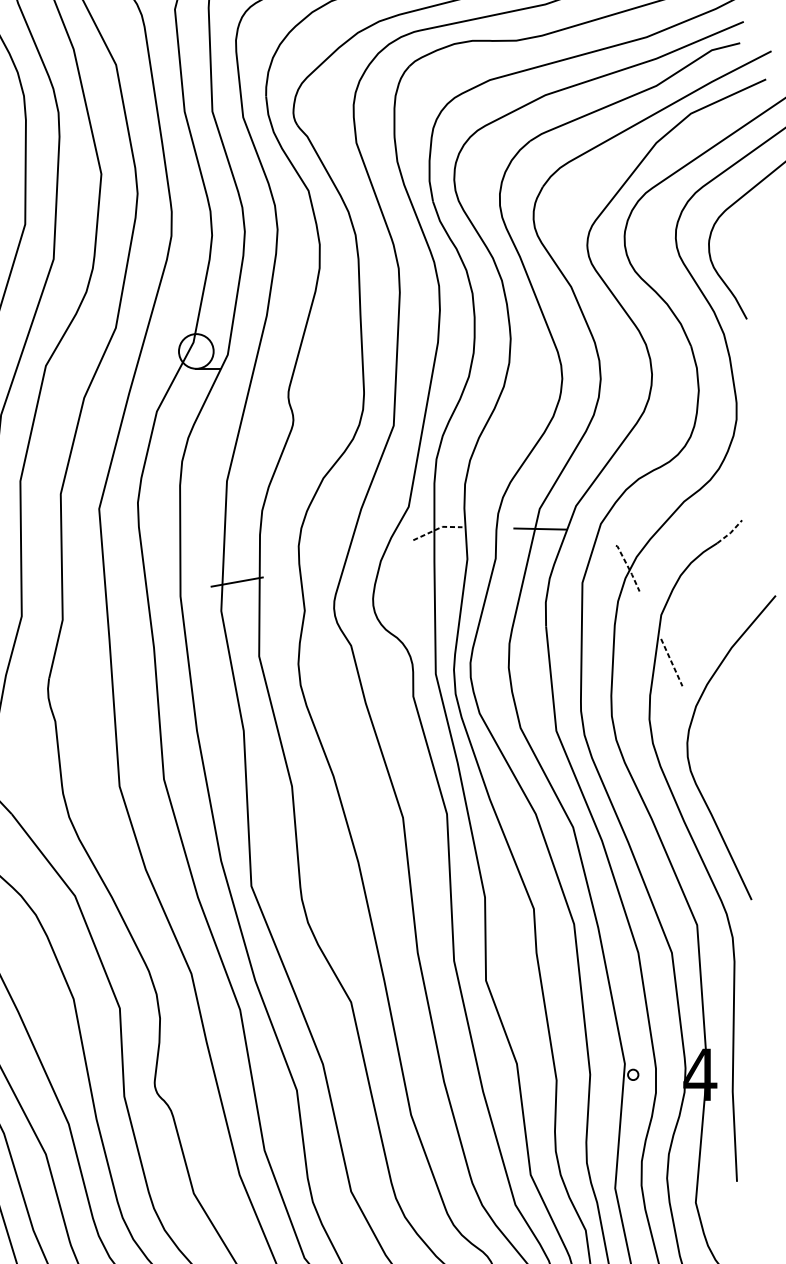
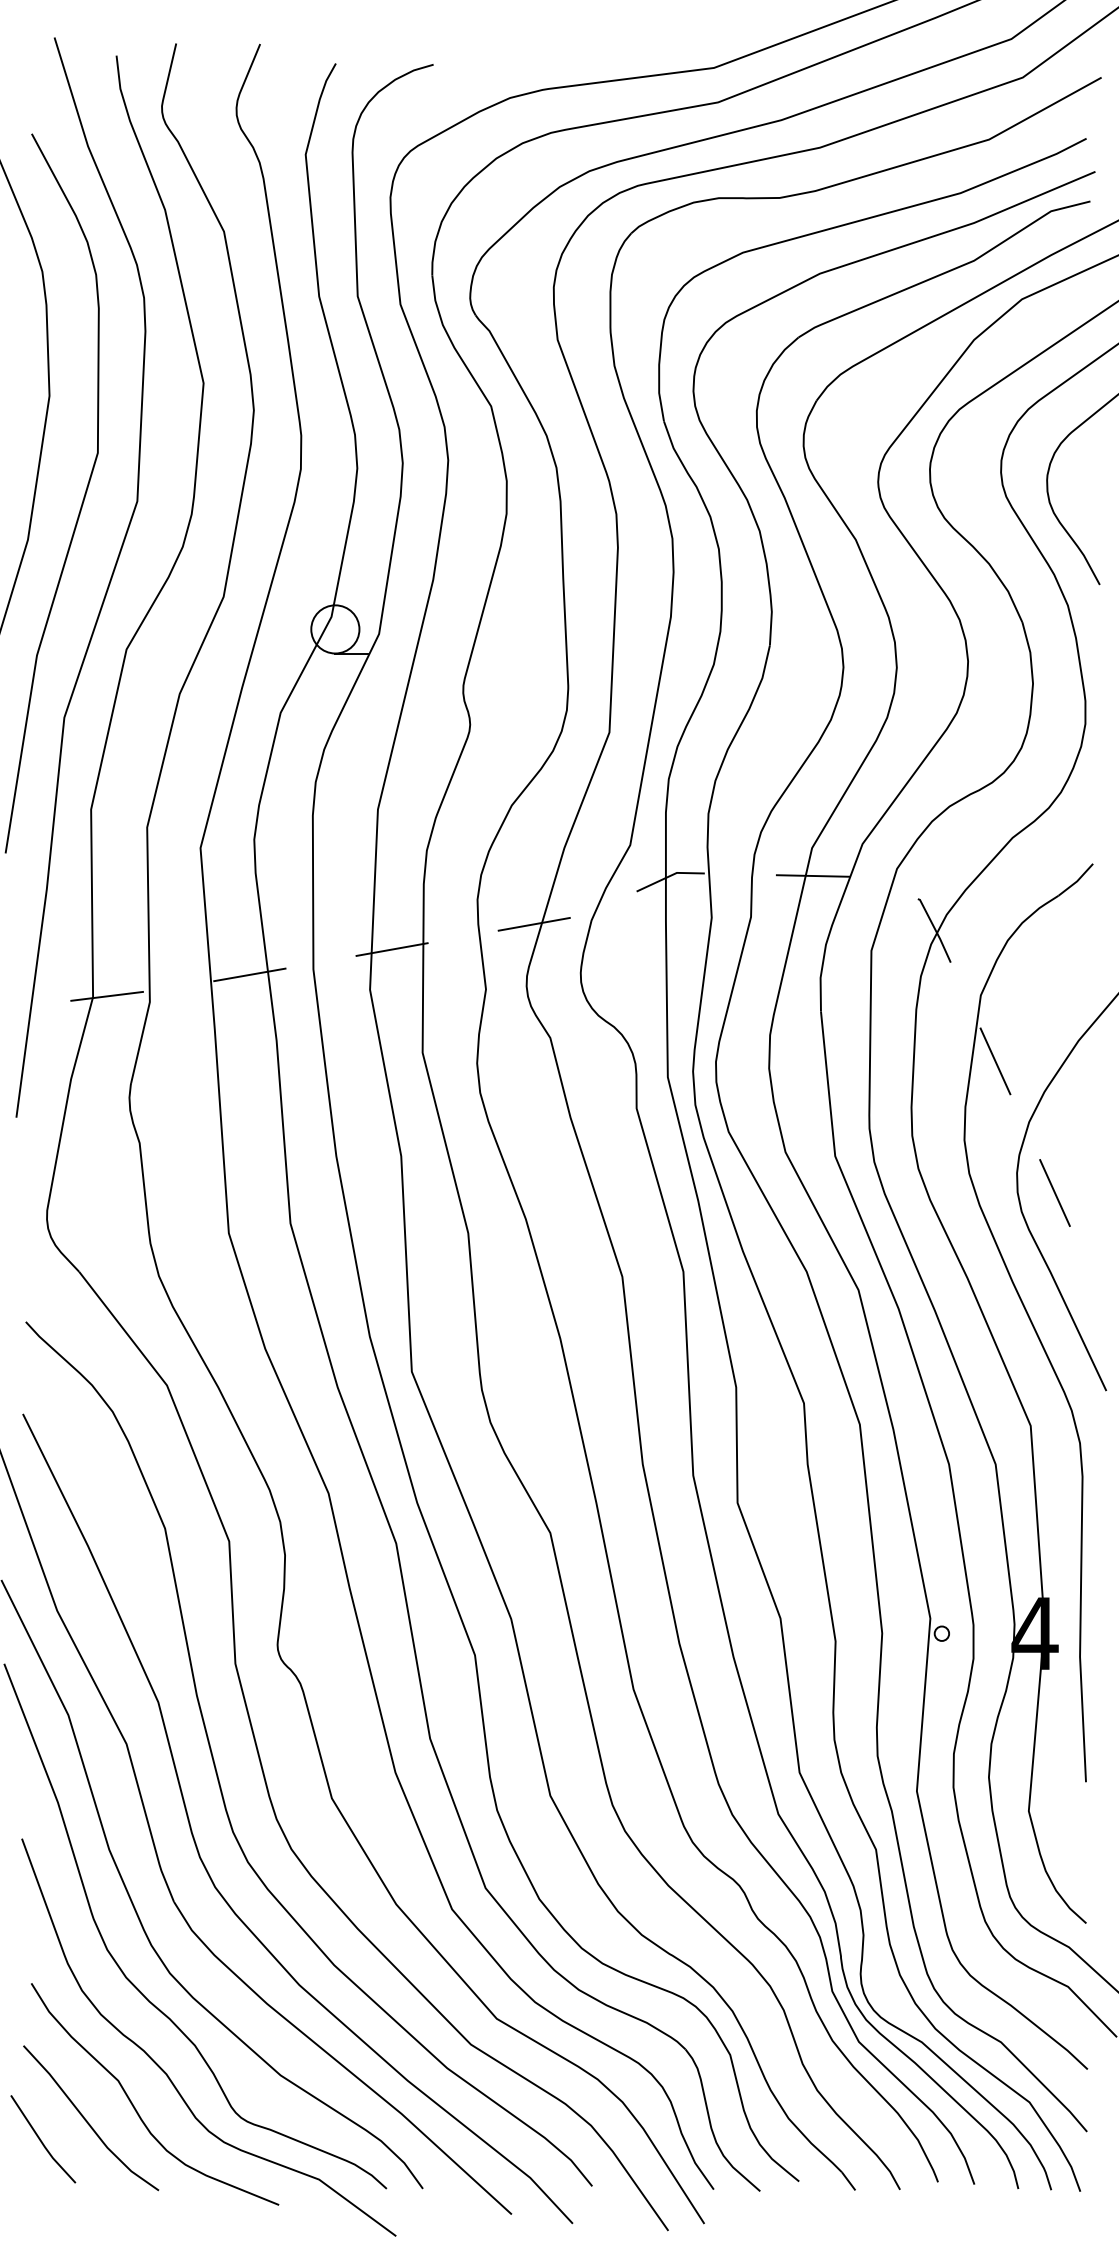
line: (437, 529) -> (669, 876), dashed -> solid
line: (730, 533) -> (1077, 881), dashed -> solid
line: (339, 563) -> (533, 923), added
line: (628, 567) -> (935, 929), dashed -> solid
line: (134, 600) -> (249, 974), added
line: (31, 615) -> (106, 995), added
line: (671, 662) -> (995, 1061), dashed -> solid
line: (714, 757) -> (1054, 1192), added

